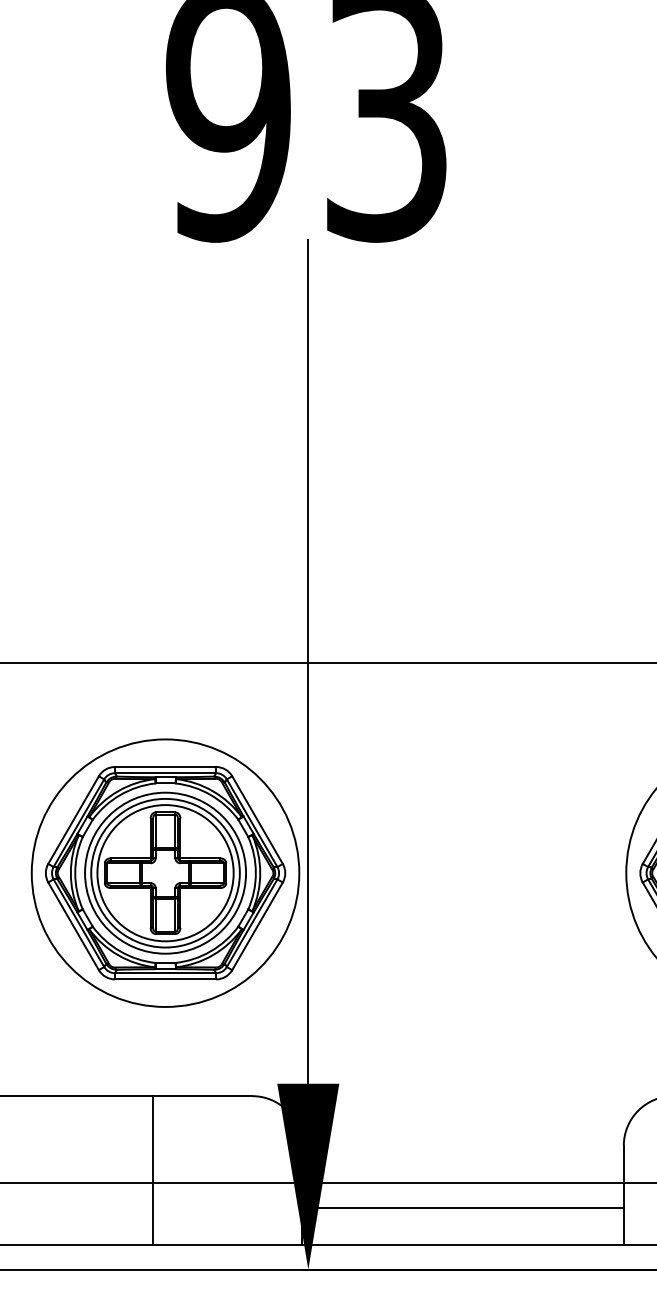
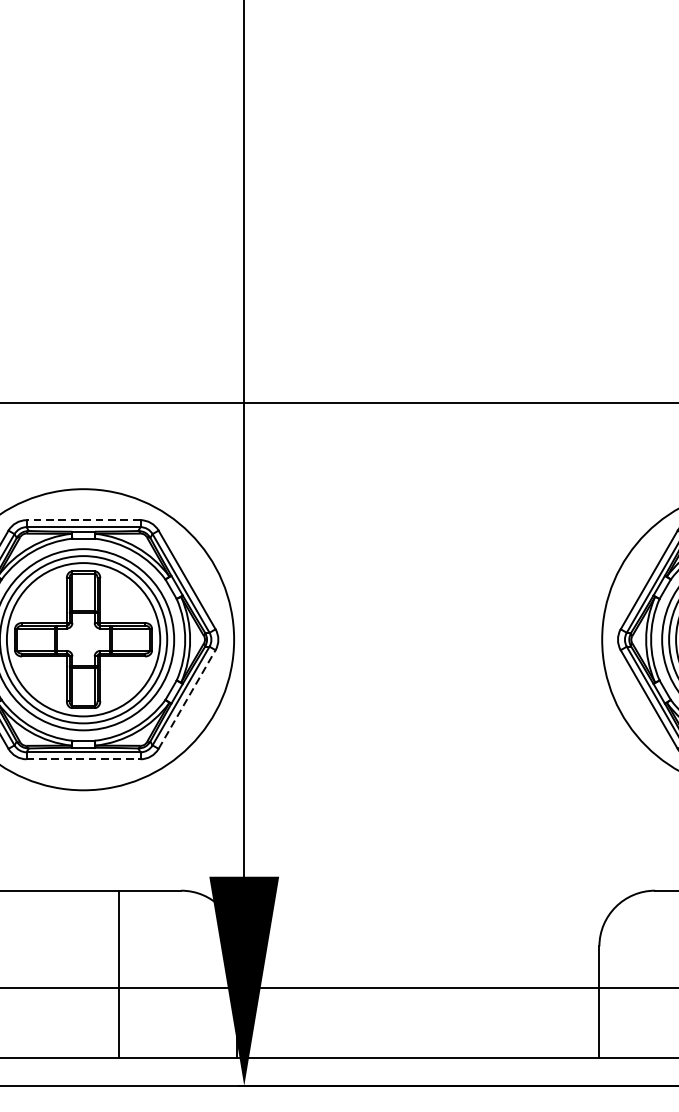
line: (165, 767) -> (83, 520), solid -> dashed
line: (257, 926) -> (187, 699), solid -> dashed
line: (165, 979) -> (83, 759), solid -> dashed
line: (153, 1170) -> (119, 974), moved
line: (462, 1207) -> (417, 1016), removed

